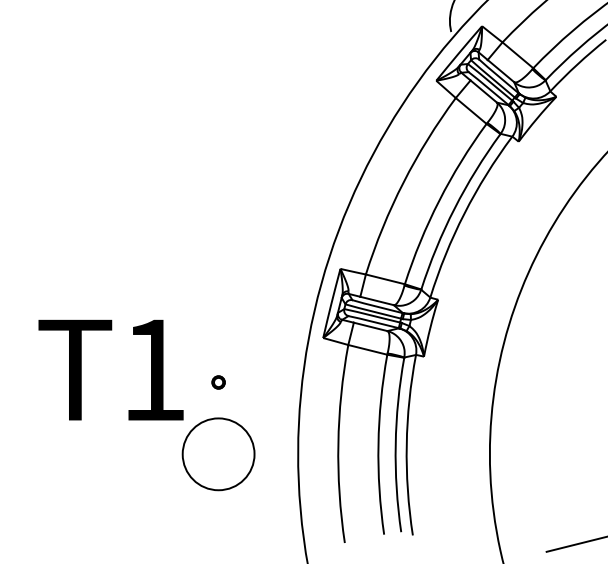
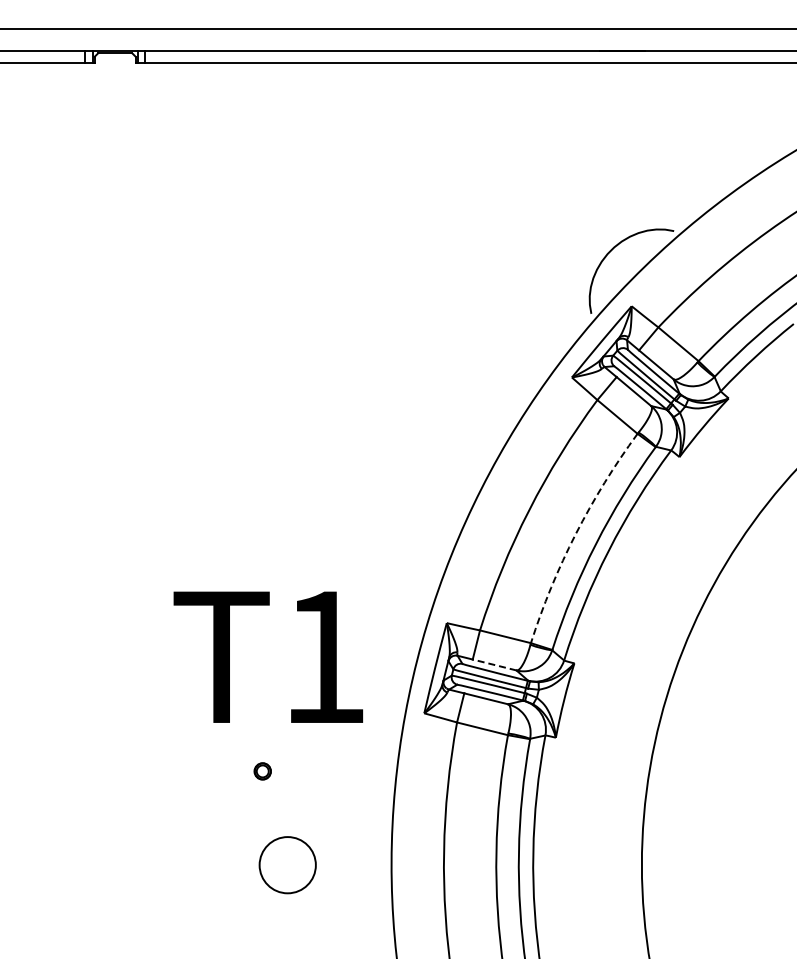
arc: (439, 201) -> (575, 534), solid -> dashed
line: (376, 300) -> (494, 664), solid -> dashed
text: (110, 369) -> (267, 656), moved
part: (218, 382) -> (262, 771), moved
circle: (218, 454) -> (287, 865), size x0.6

